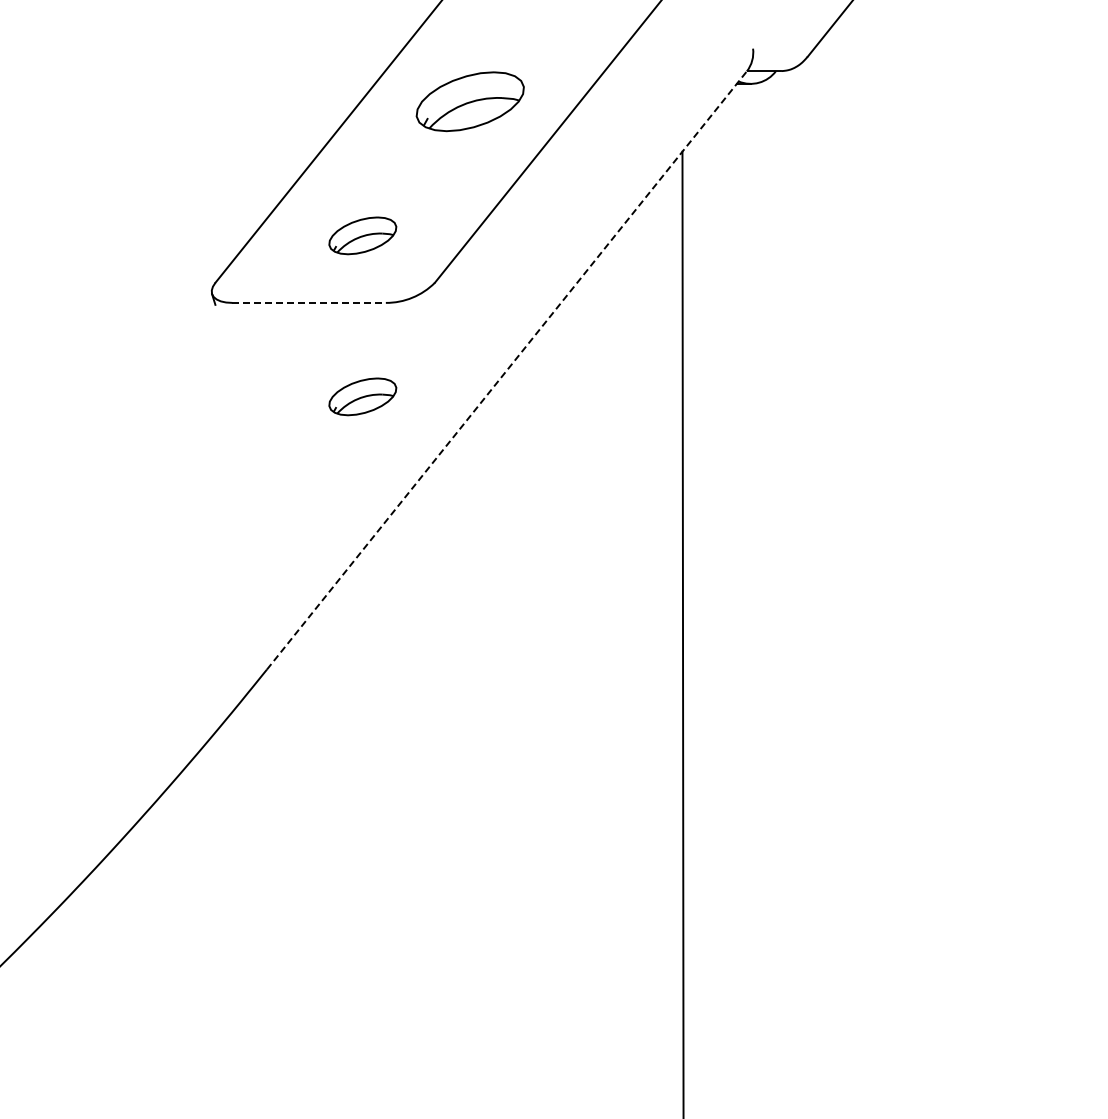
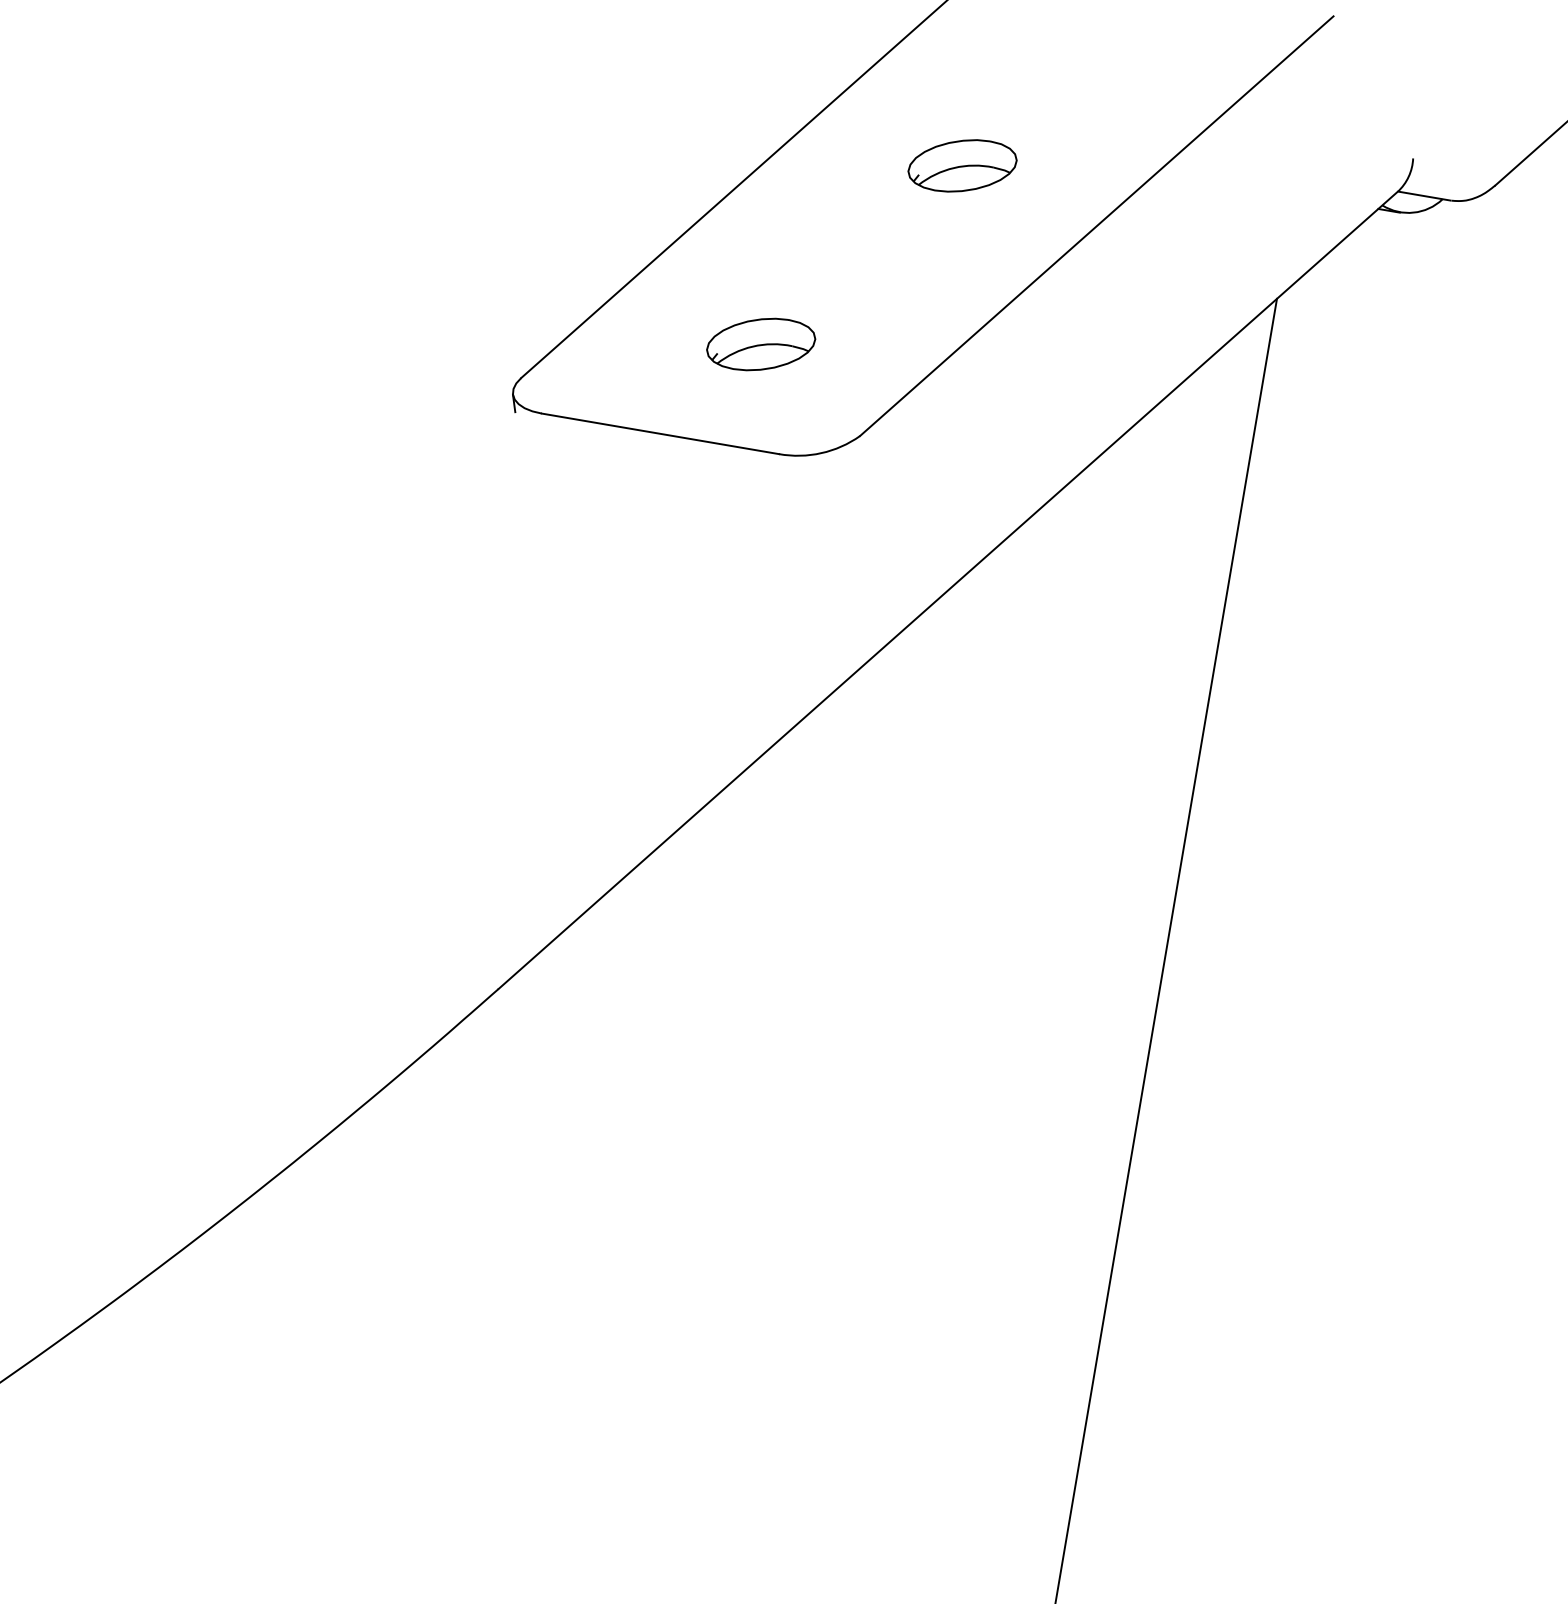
part: (470, 101) -> (962, 165), size x0.62
line: (309, 302) -> (661, 433), dashed -> solid
line: (507, 370) -> (949, 590), dashed -> solid
part: (362, 396) -> (718, 592), removed

